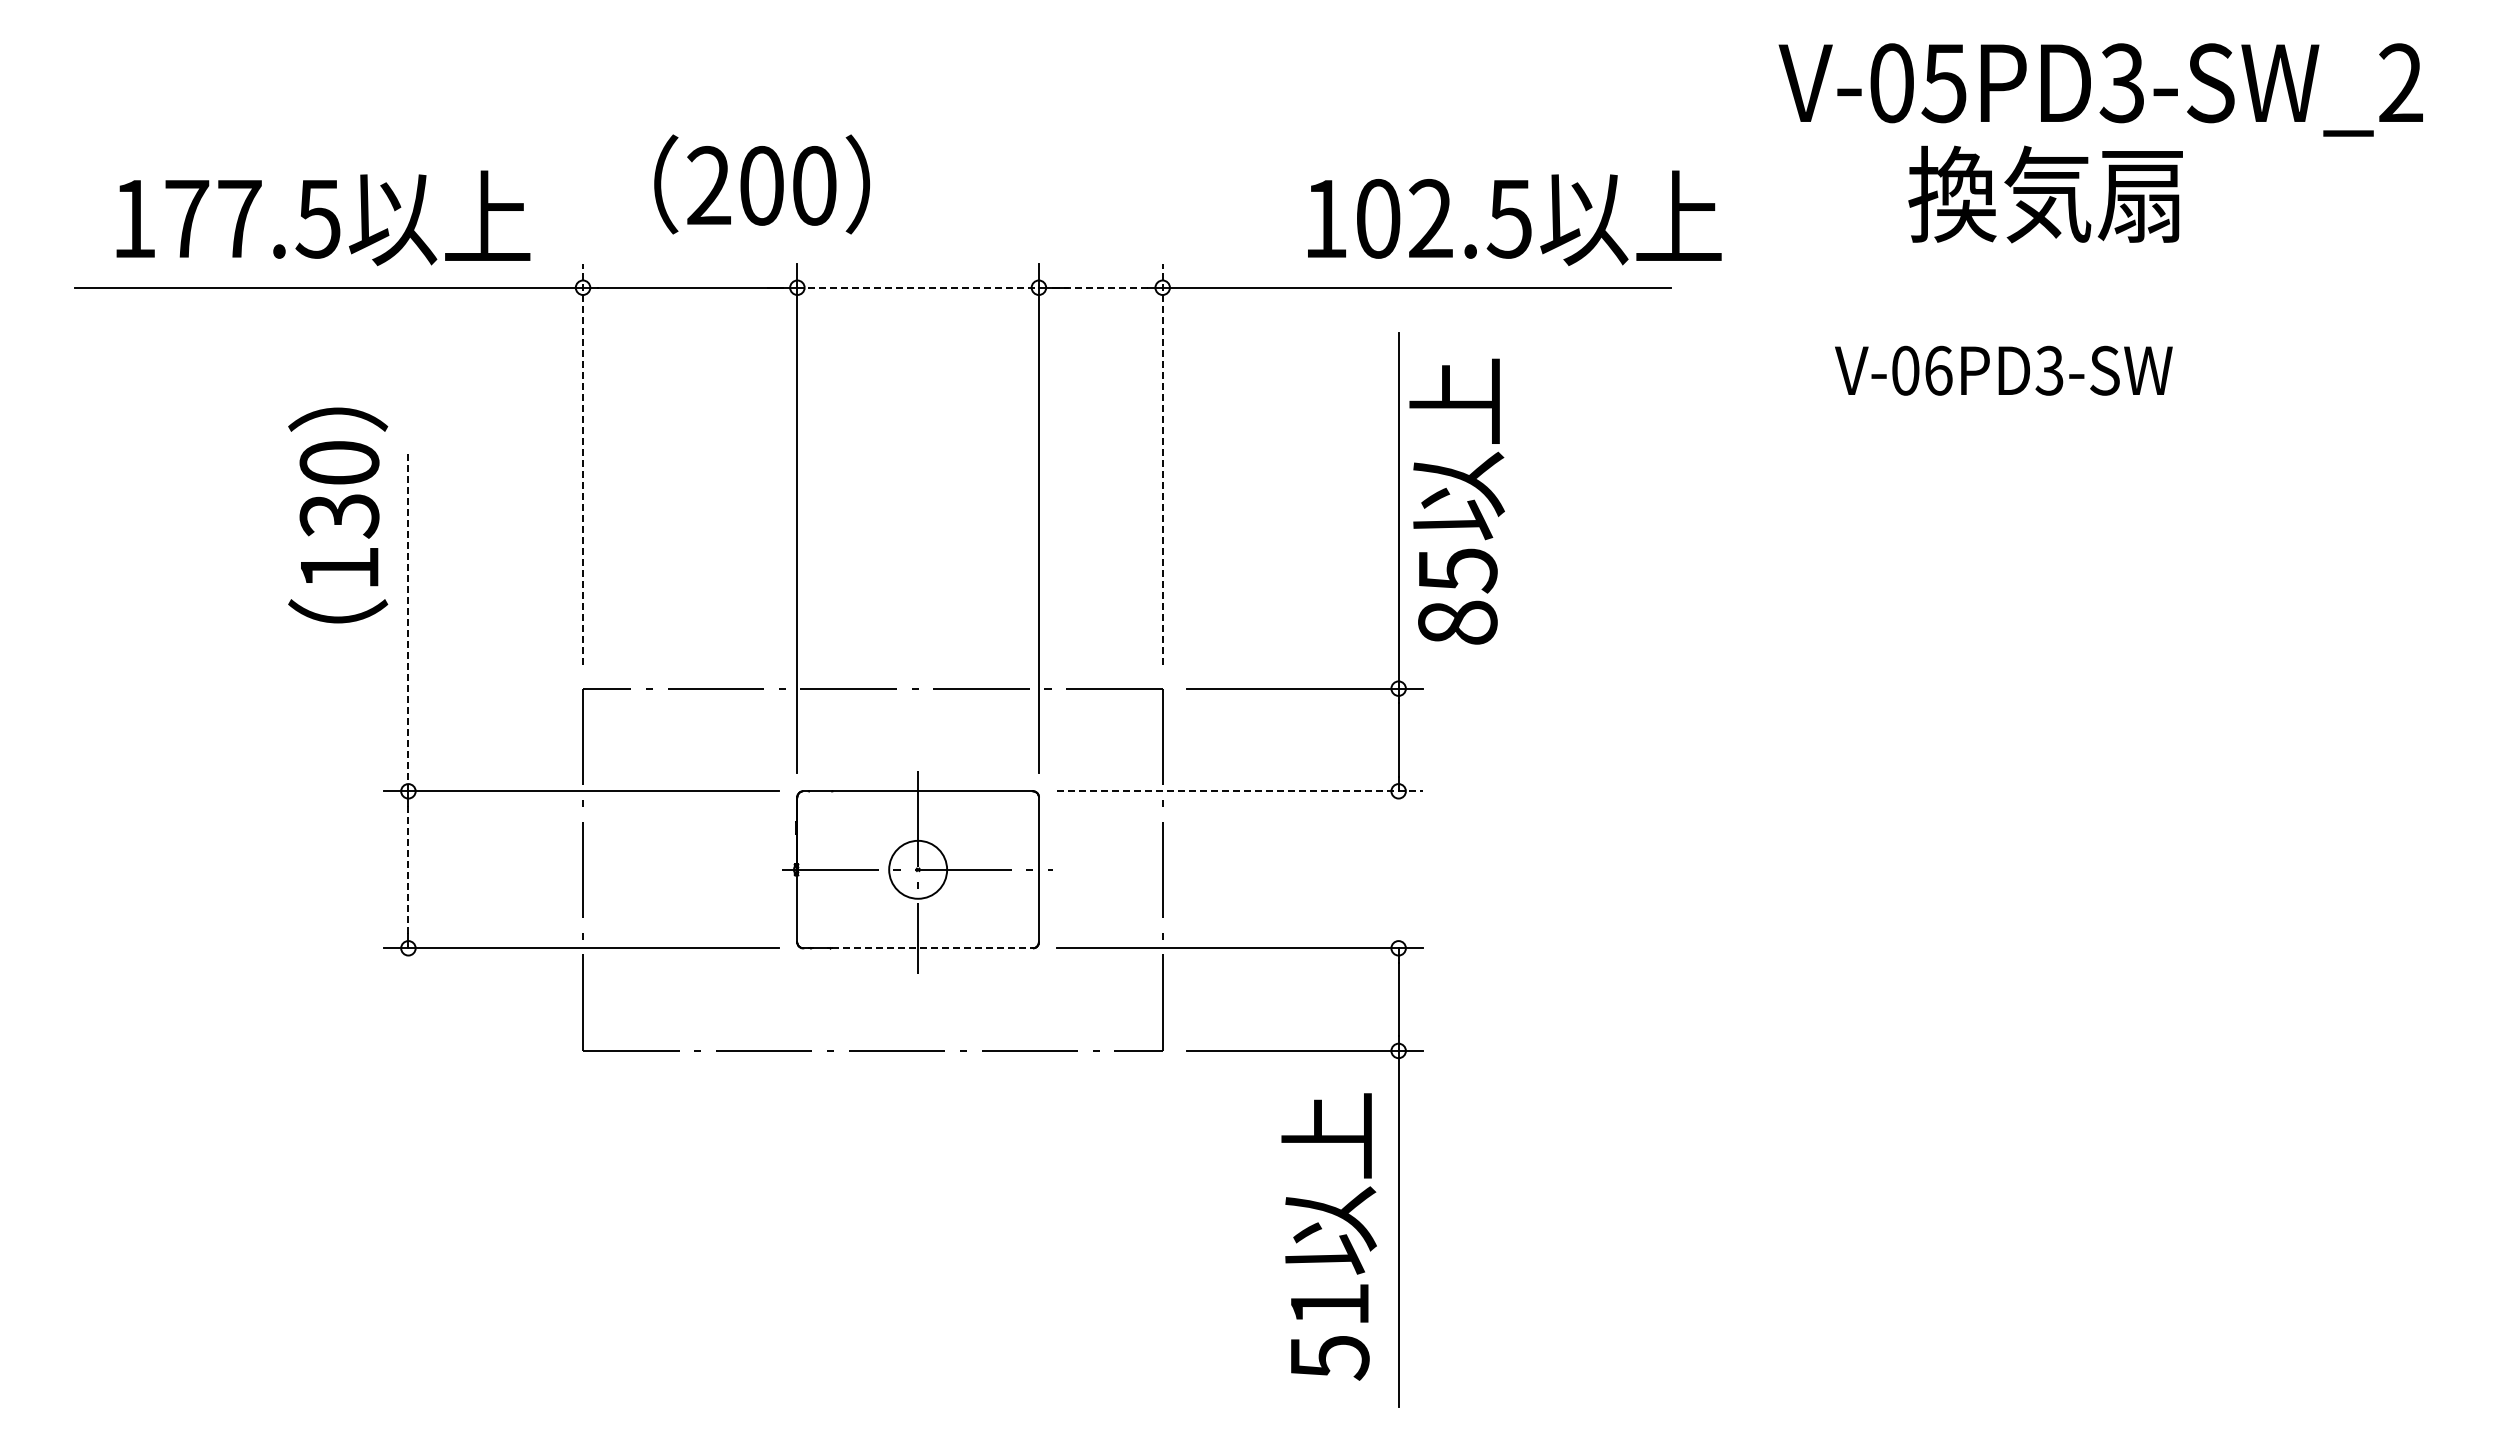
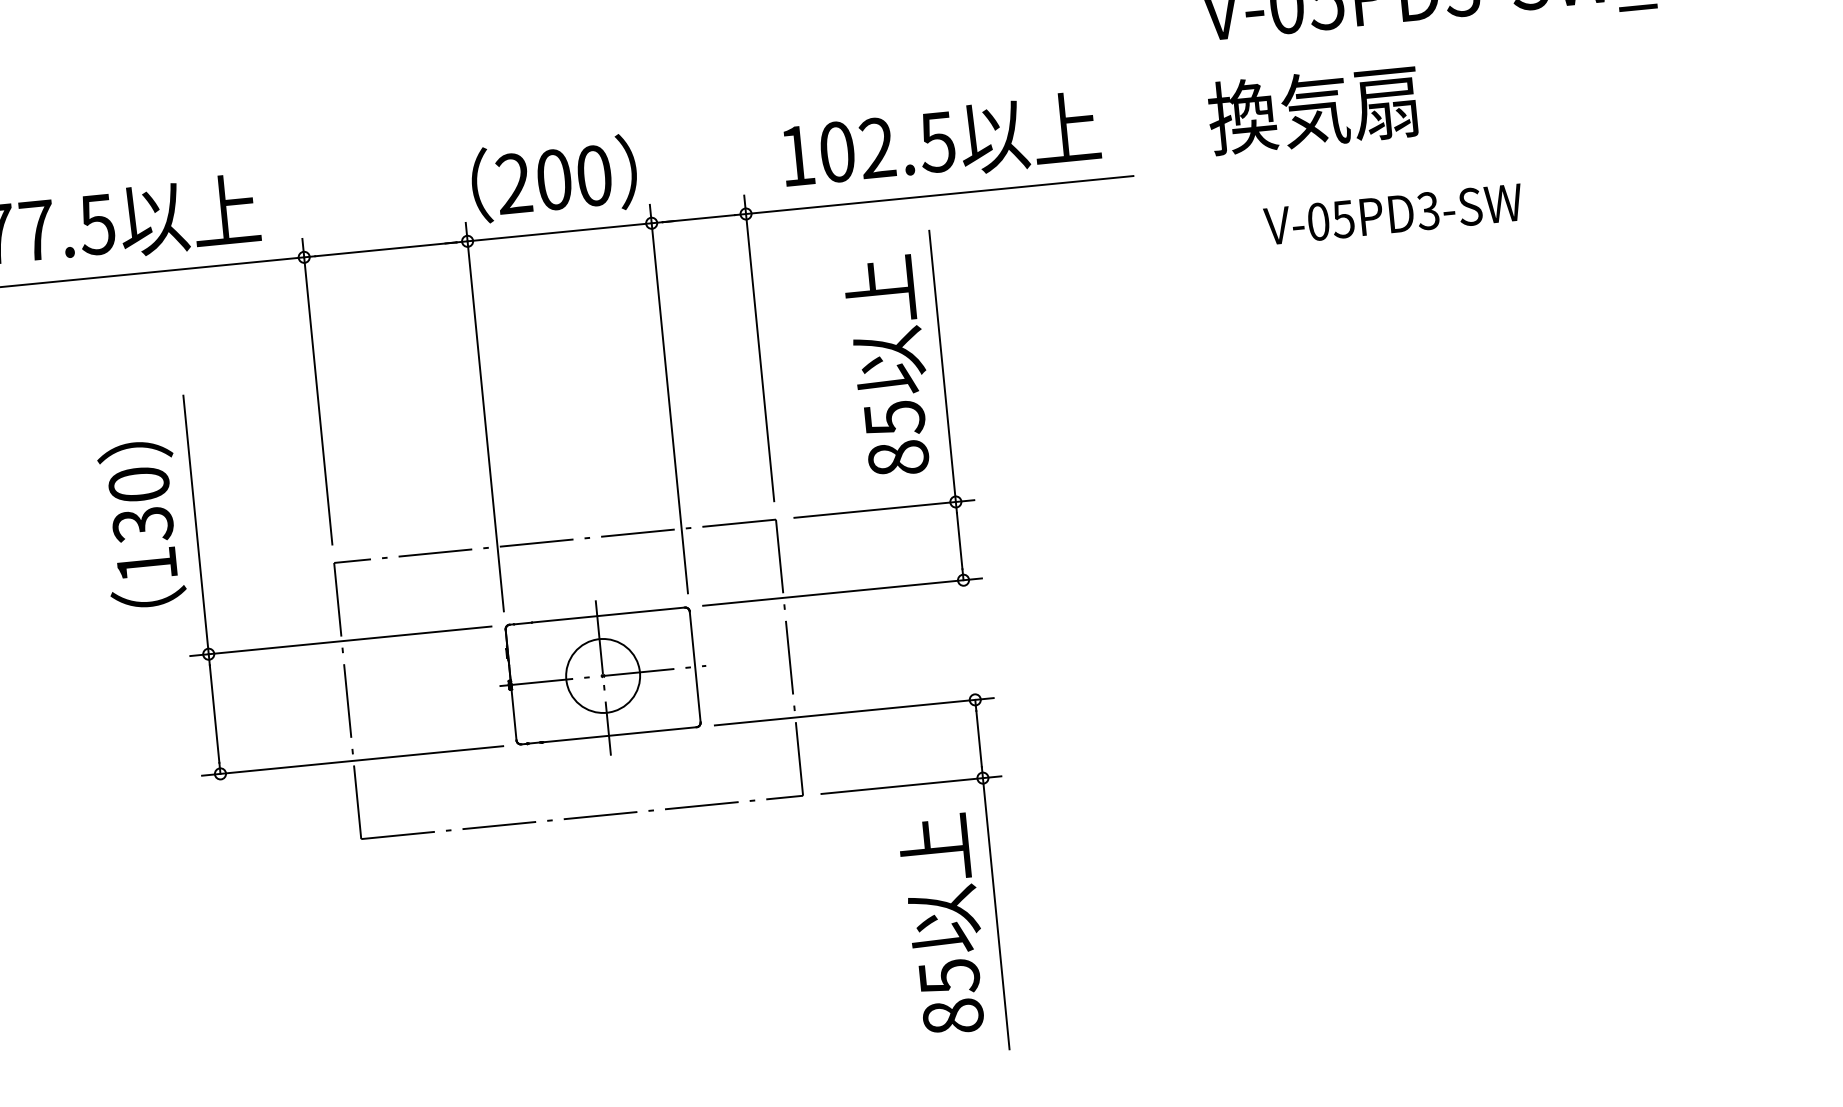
text: (761, 184) -> (553, 178), moved
text: (2045, 194) -> (1313, 109), moved
text: (1514, 217) -> (941, 140), moved
line: (918, 287) -> (559, 232), dashed -> solid
line: (1101, 287) -> (699, 218), dashed -> solid
text: (1938, 370) -> (1343, 219), V-06PD3-SW -> V-05PD3-SW
line: (583, 463) -> (317, 391), dashed -> solid
line: (1162, 463) -> (759, 348), dashed -> solid
text: (1456, 501) -> (888, 366), moved
text: (338, 515) -> (142, 524), moved
line: (408, 621) -> (196, 524), dashed -> solid
line: (1239, 791) -> (842, 592), dashed -> solid
line: (408, 869) -> (214, 713), dashed -> solid
circle: (917, 869) -> (602, 675), size x1.67
line: (933, 948) -> (620, 734), dashed -> solid
text: (1329, 1331) -> (951, 997), 51 -> 85

